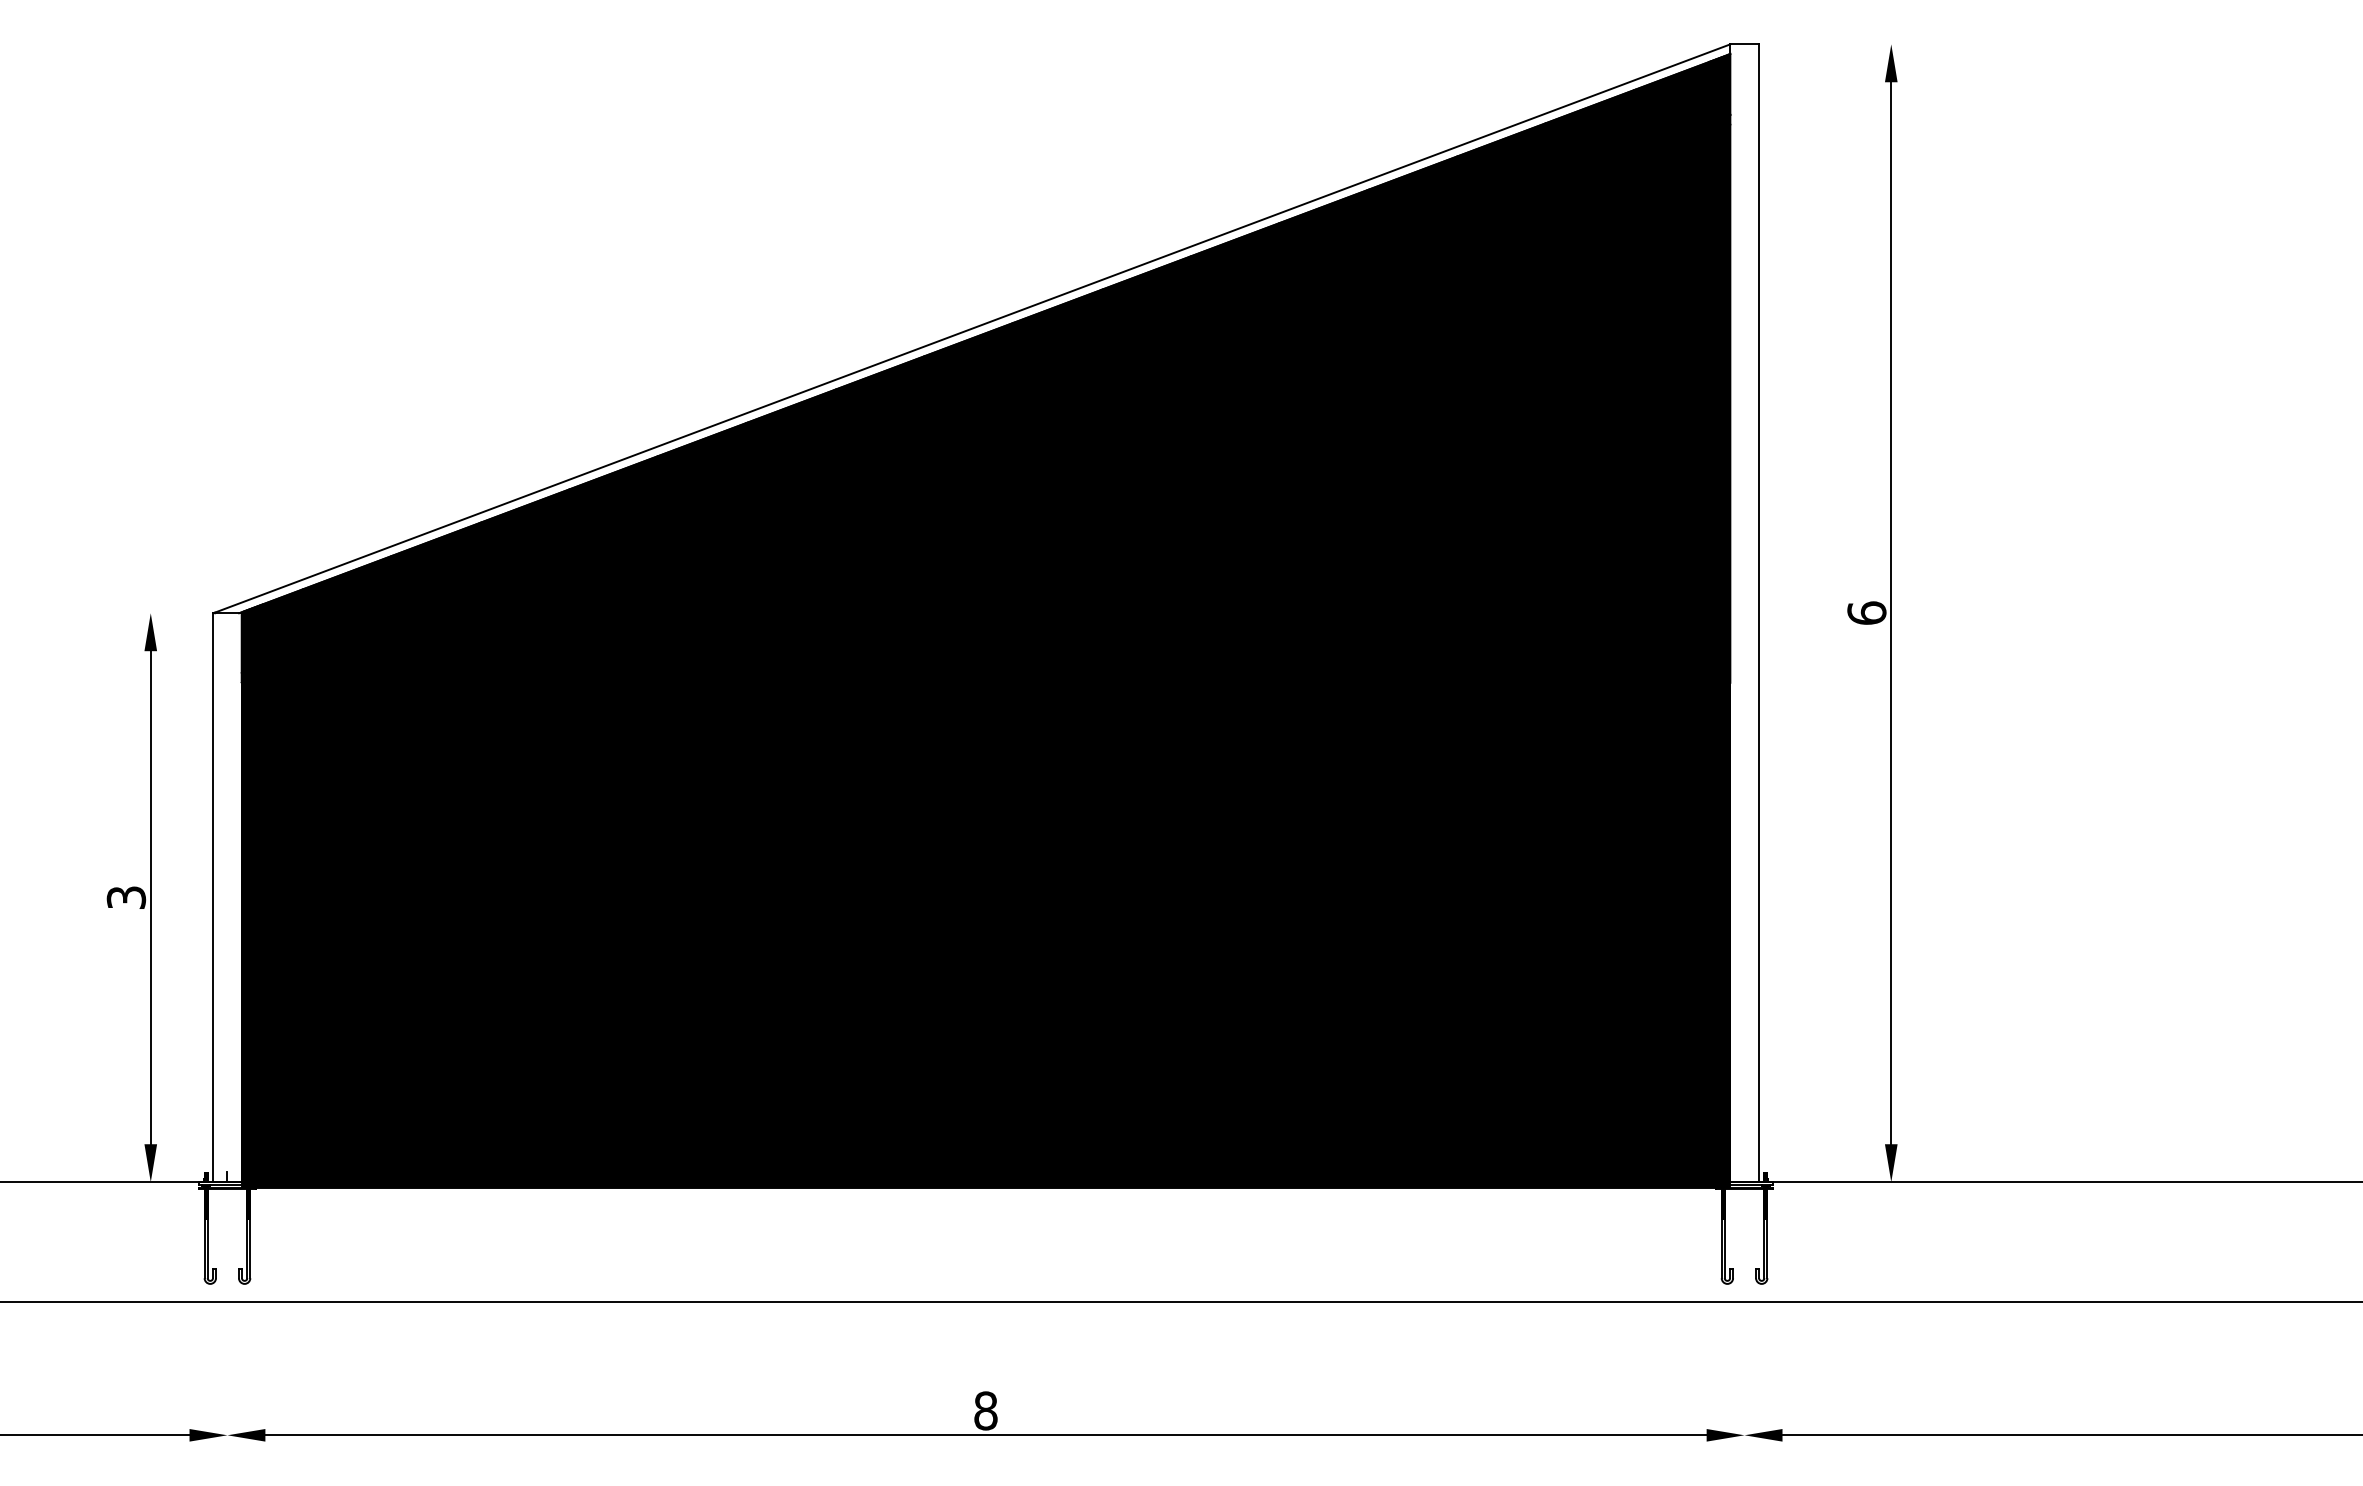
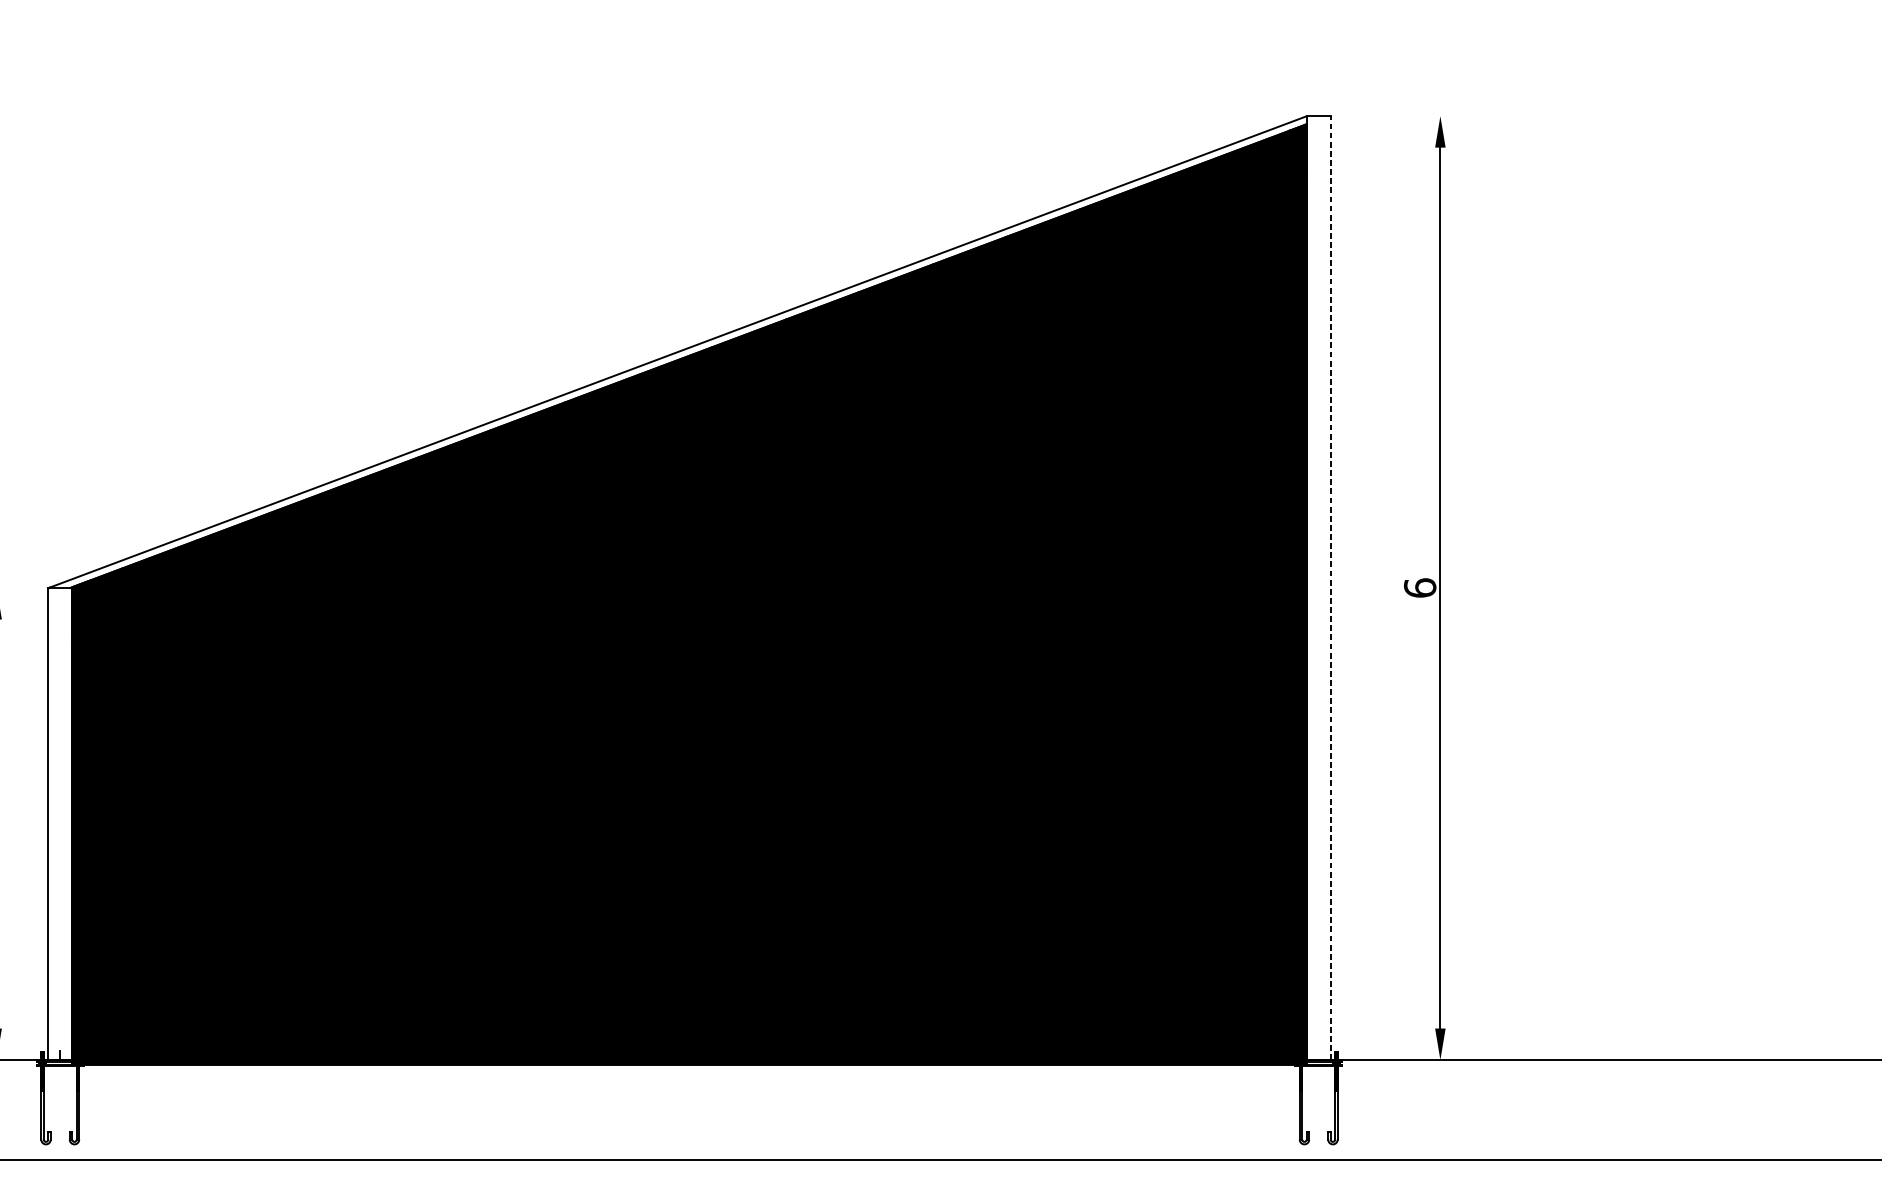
line: (1758, 613) -> (1330, 588), solid -> dashed

